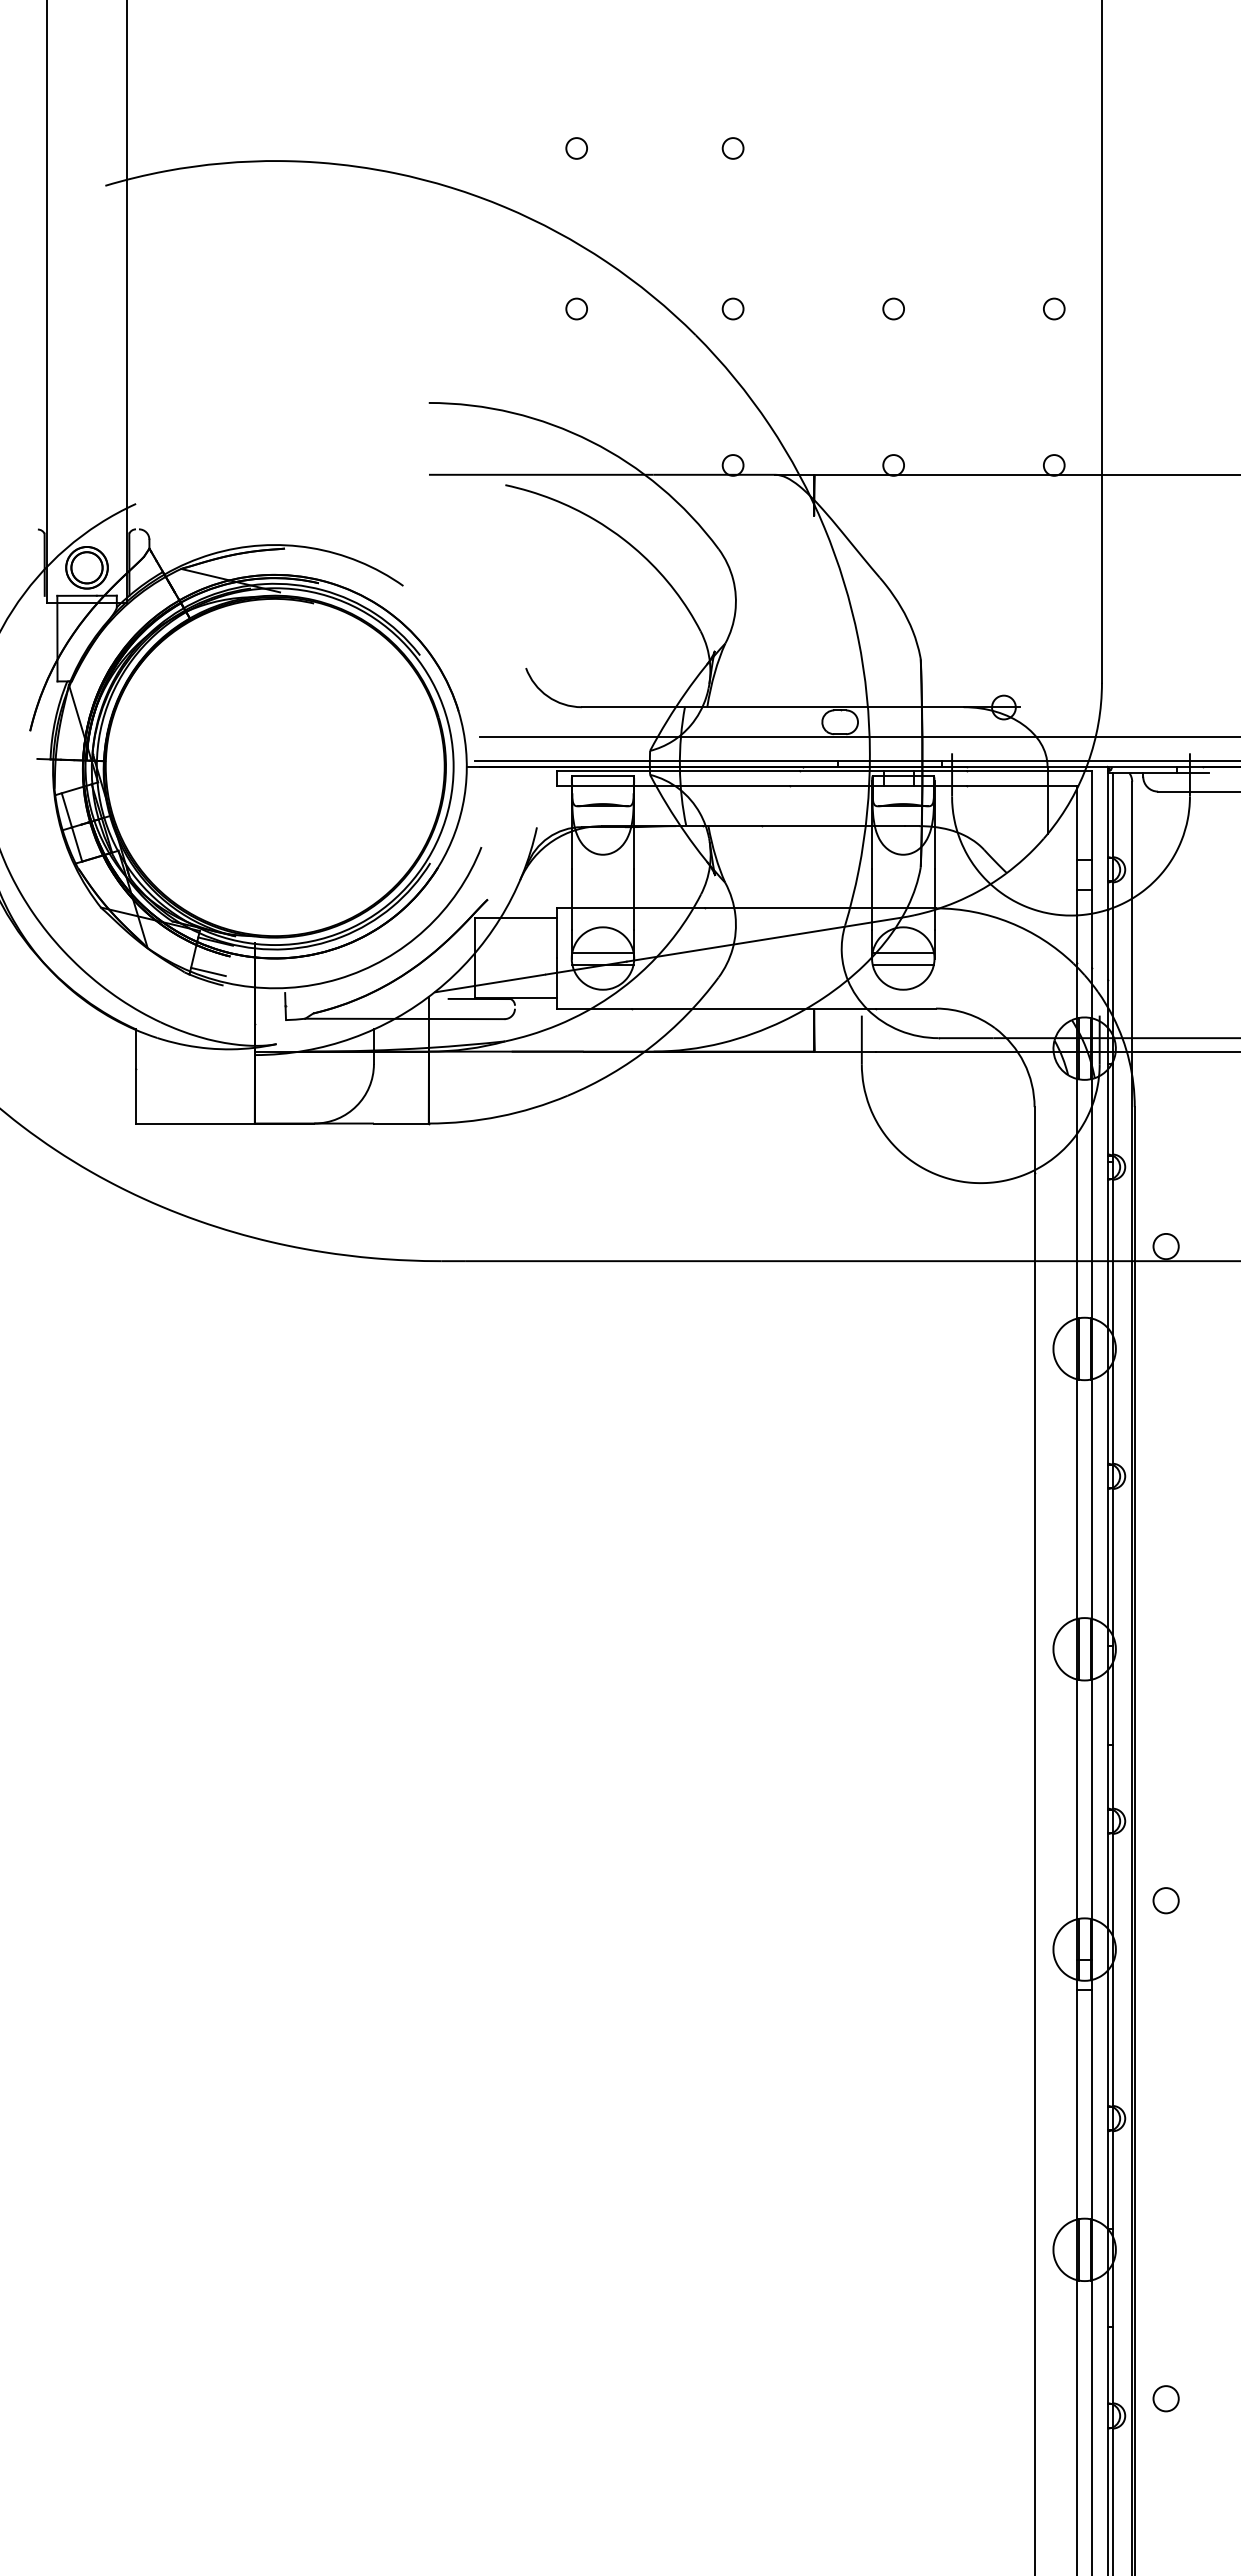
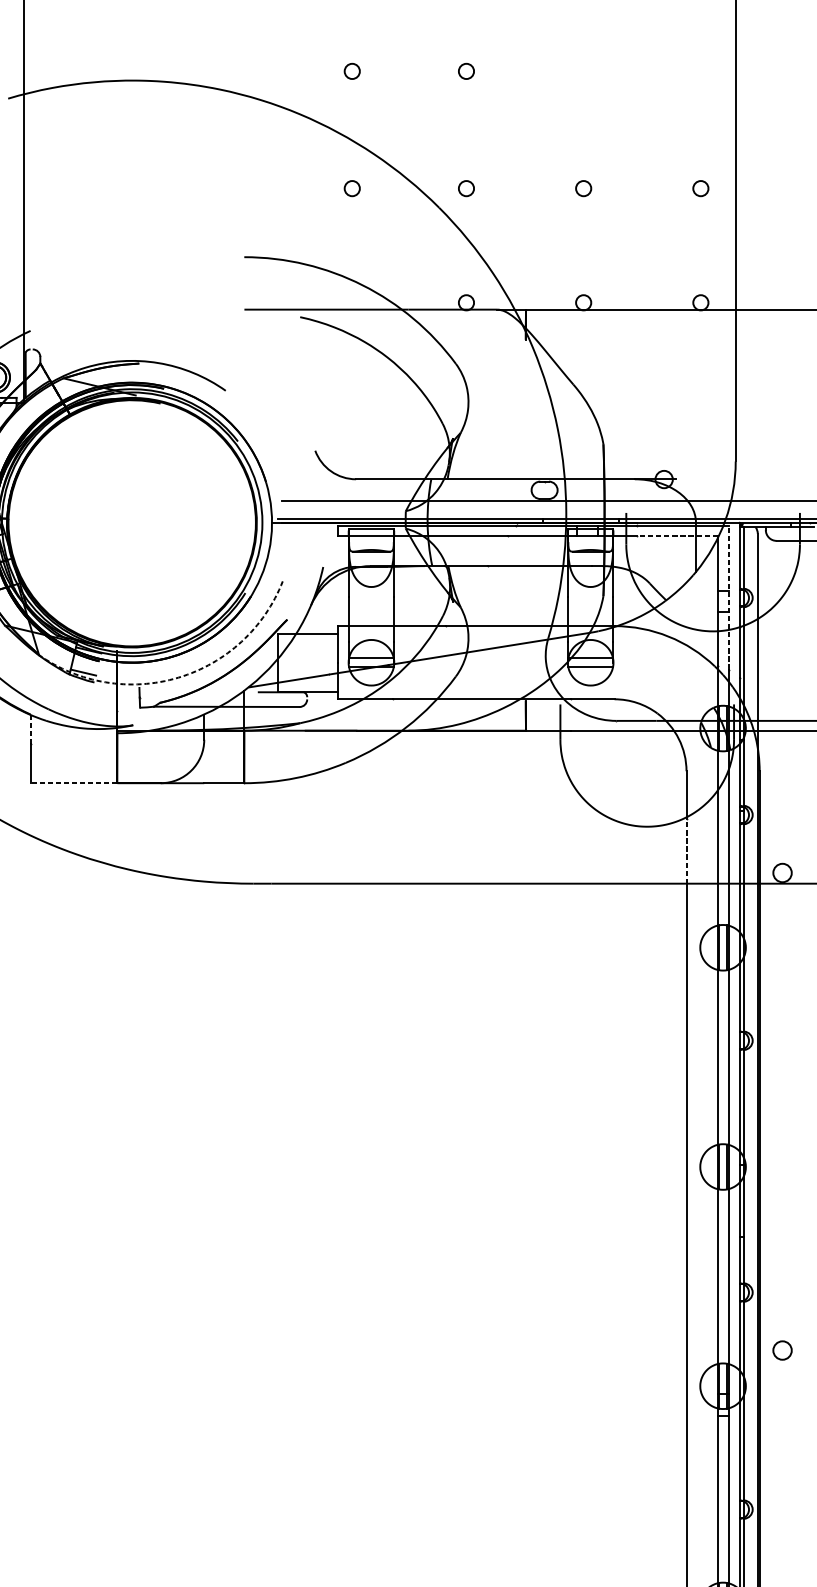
line: (1021, 785) -> (676, 536), solid -> dashed
line: (1092, 869) -> (728, 597), solid -> dashed
arc: (338, 979) -> (178, 678), solid -> dashed
line: (136, 1049) -> (30, 729), solid -> dashed
line: (195, 1123) -> (73, 783), solid -> dashed
line: (1034, 1217) -> (686, 851), solid -> dashed

